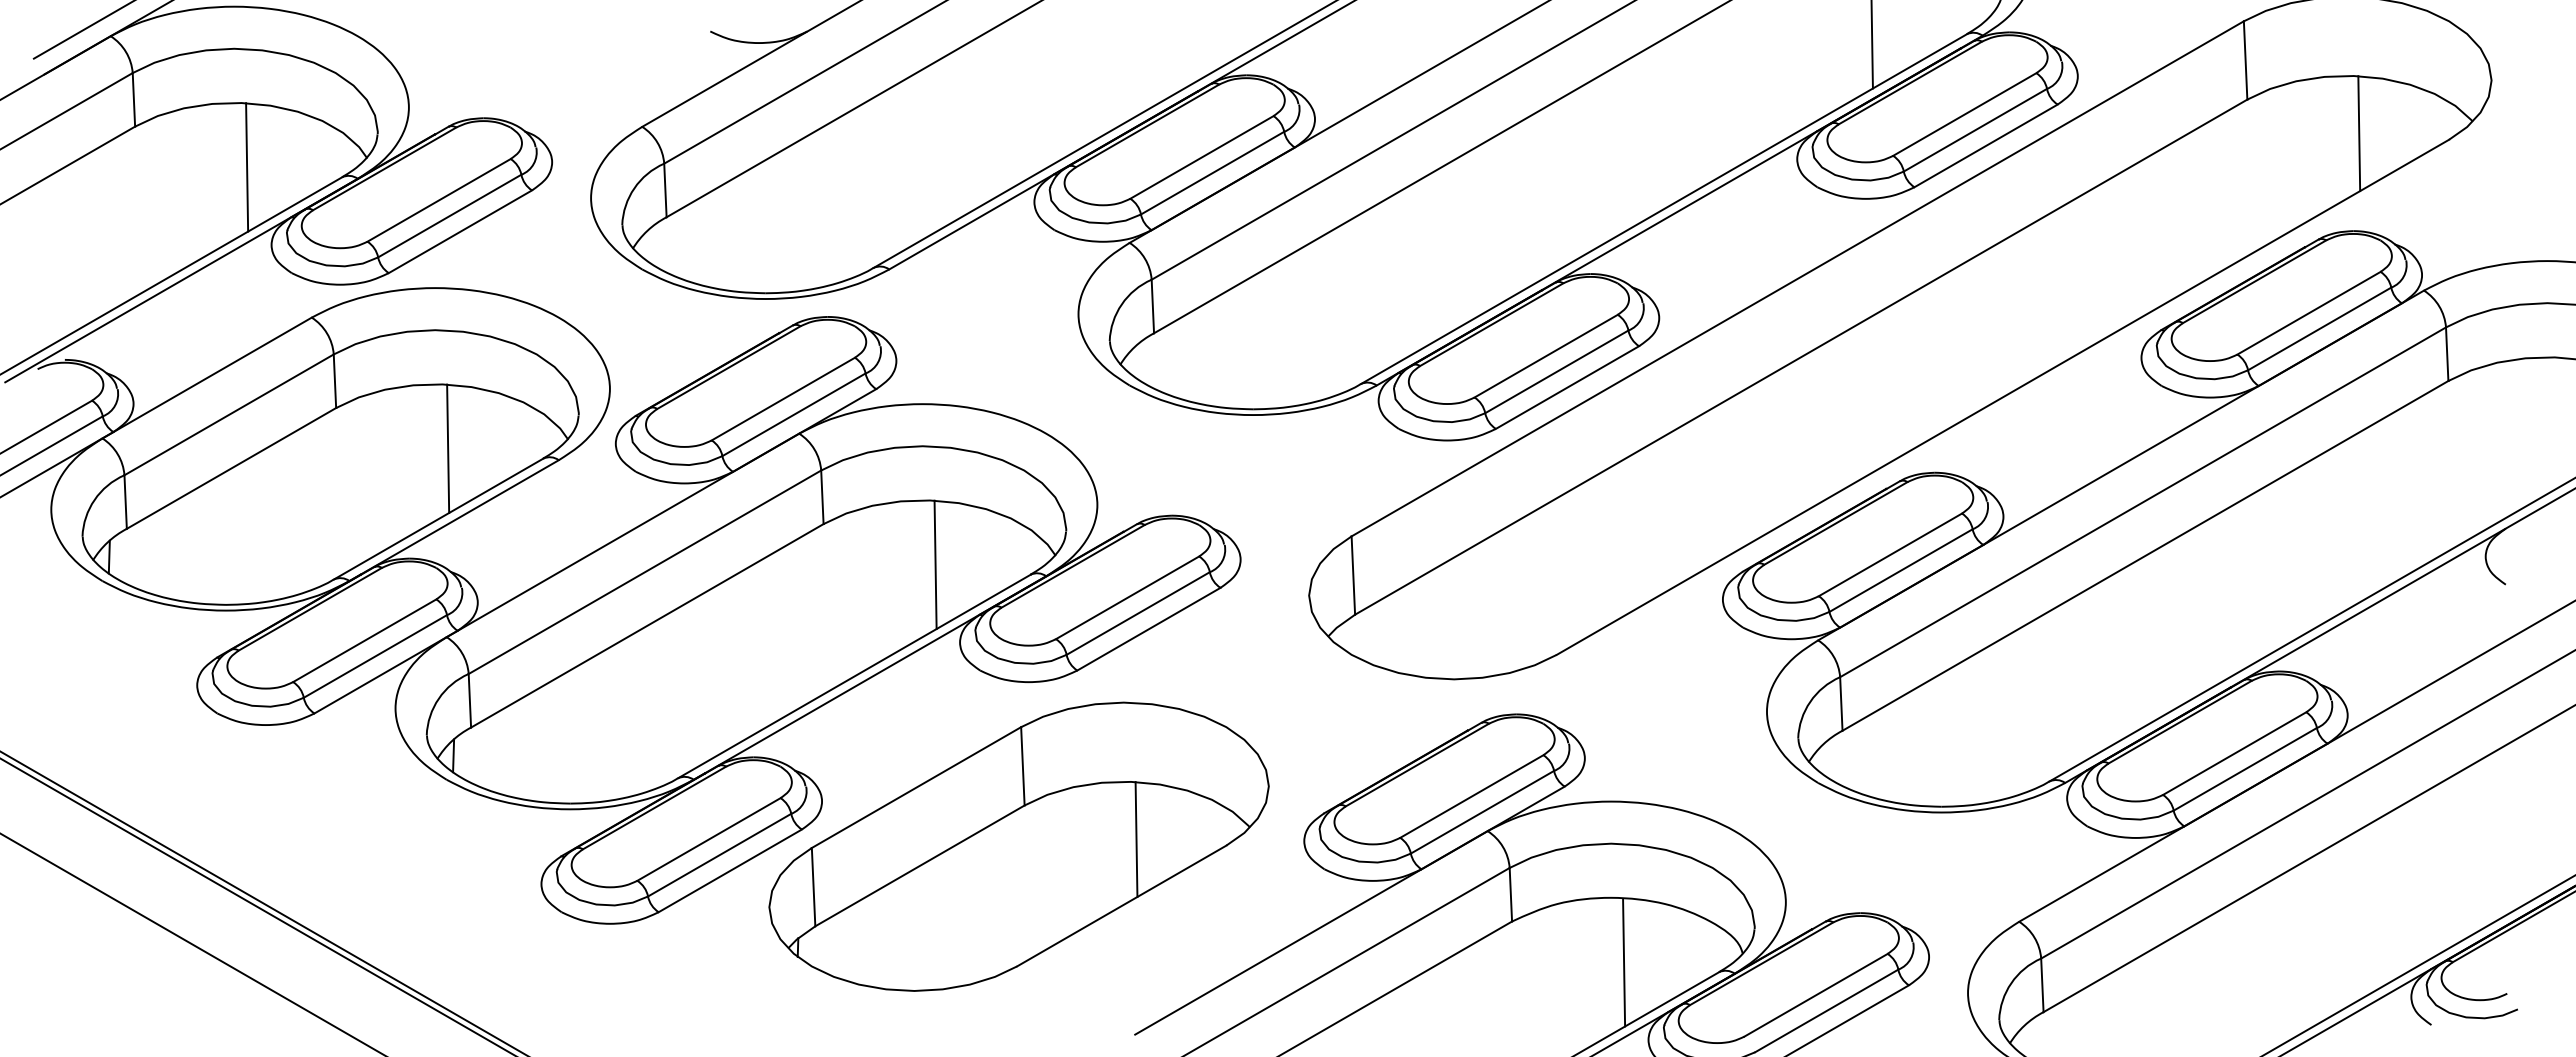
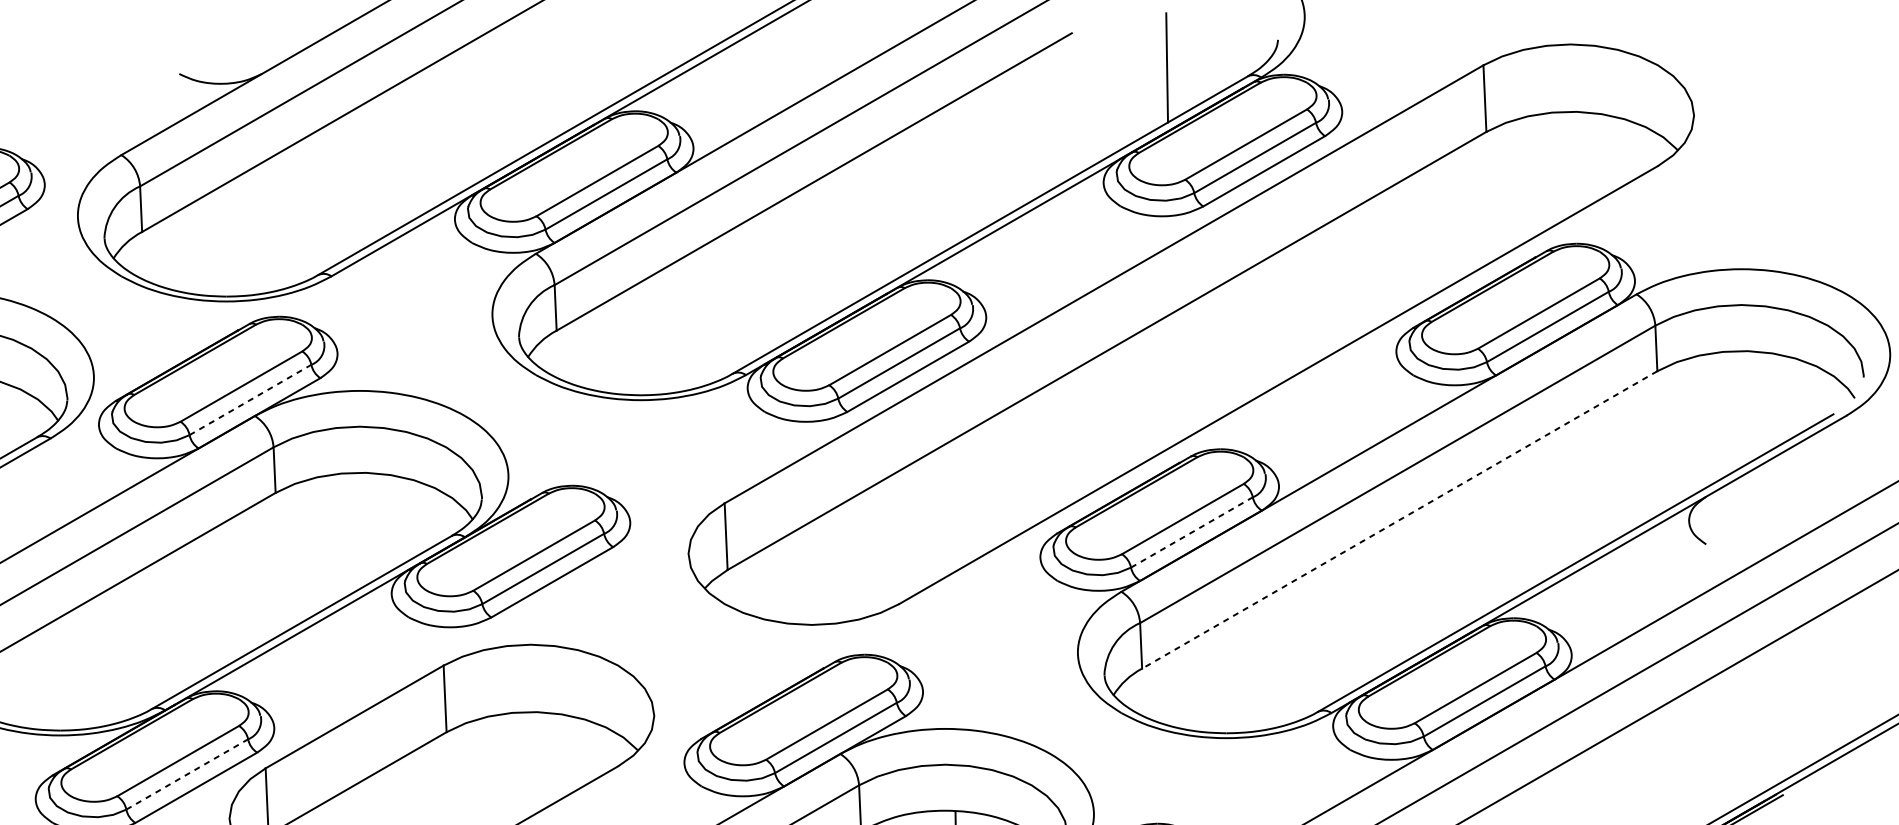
line: (2359, 133) -> (1581, 160), removed
line: (794, 414) -> (250, 399), solid -> dashed
line: (2145, 555) -> (1399, 519), solid -> dashed
line: (935, 564) -> (370, 527), removed
line: (1901, 570) -> (1192, 532), solid -> dashed
line: (1136, 839) -> (541, 761), removed
line: (719, 855) -> (187, 774), solid -> dashed

